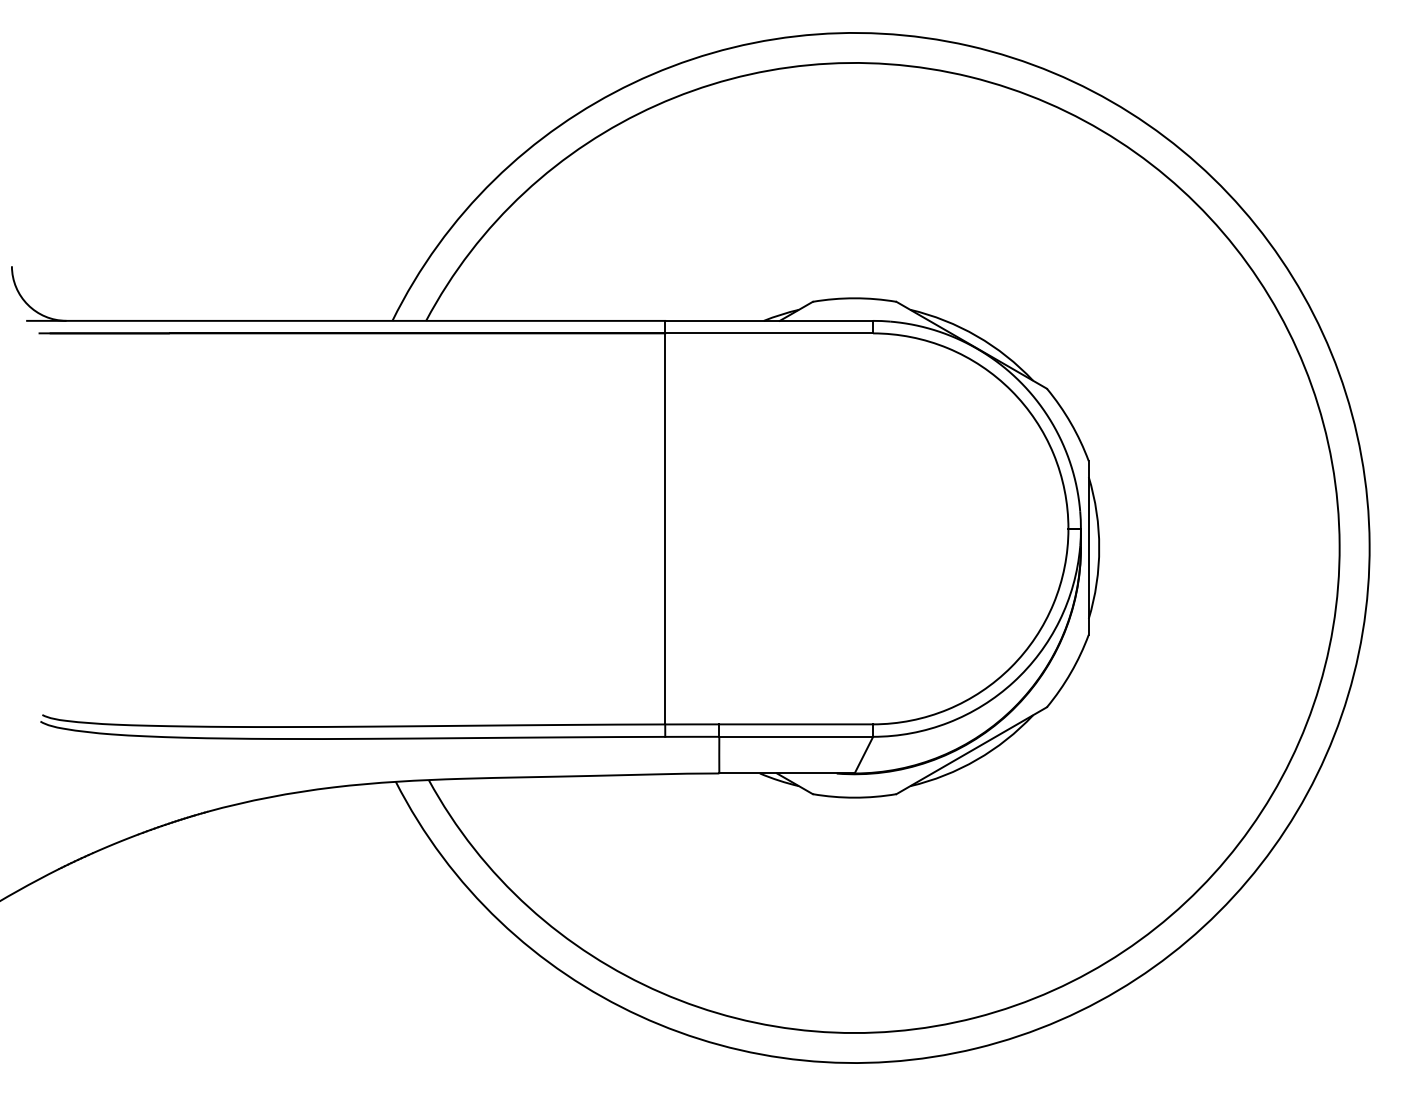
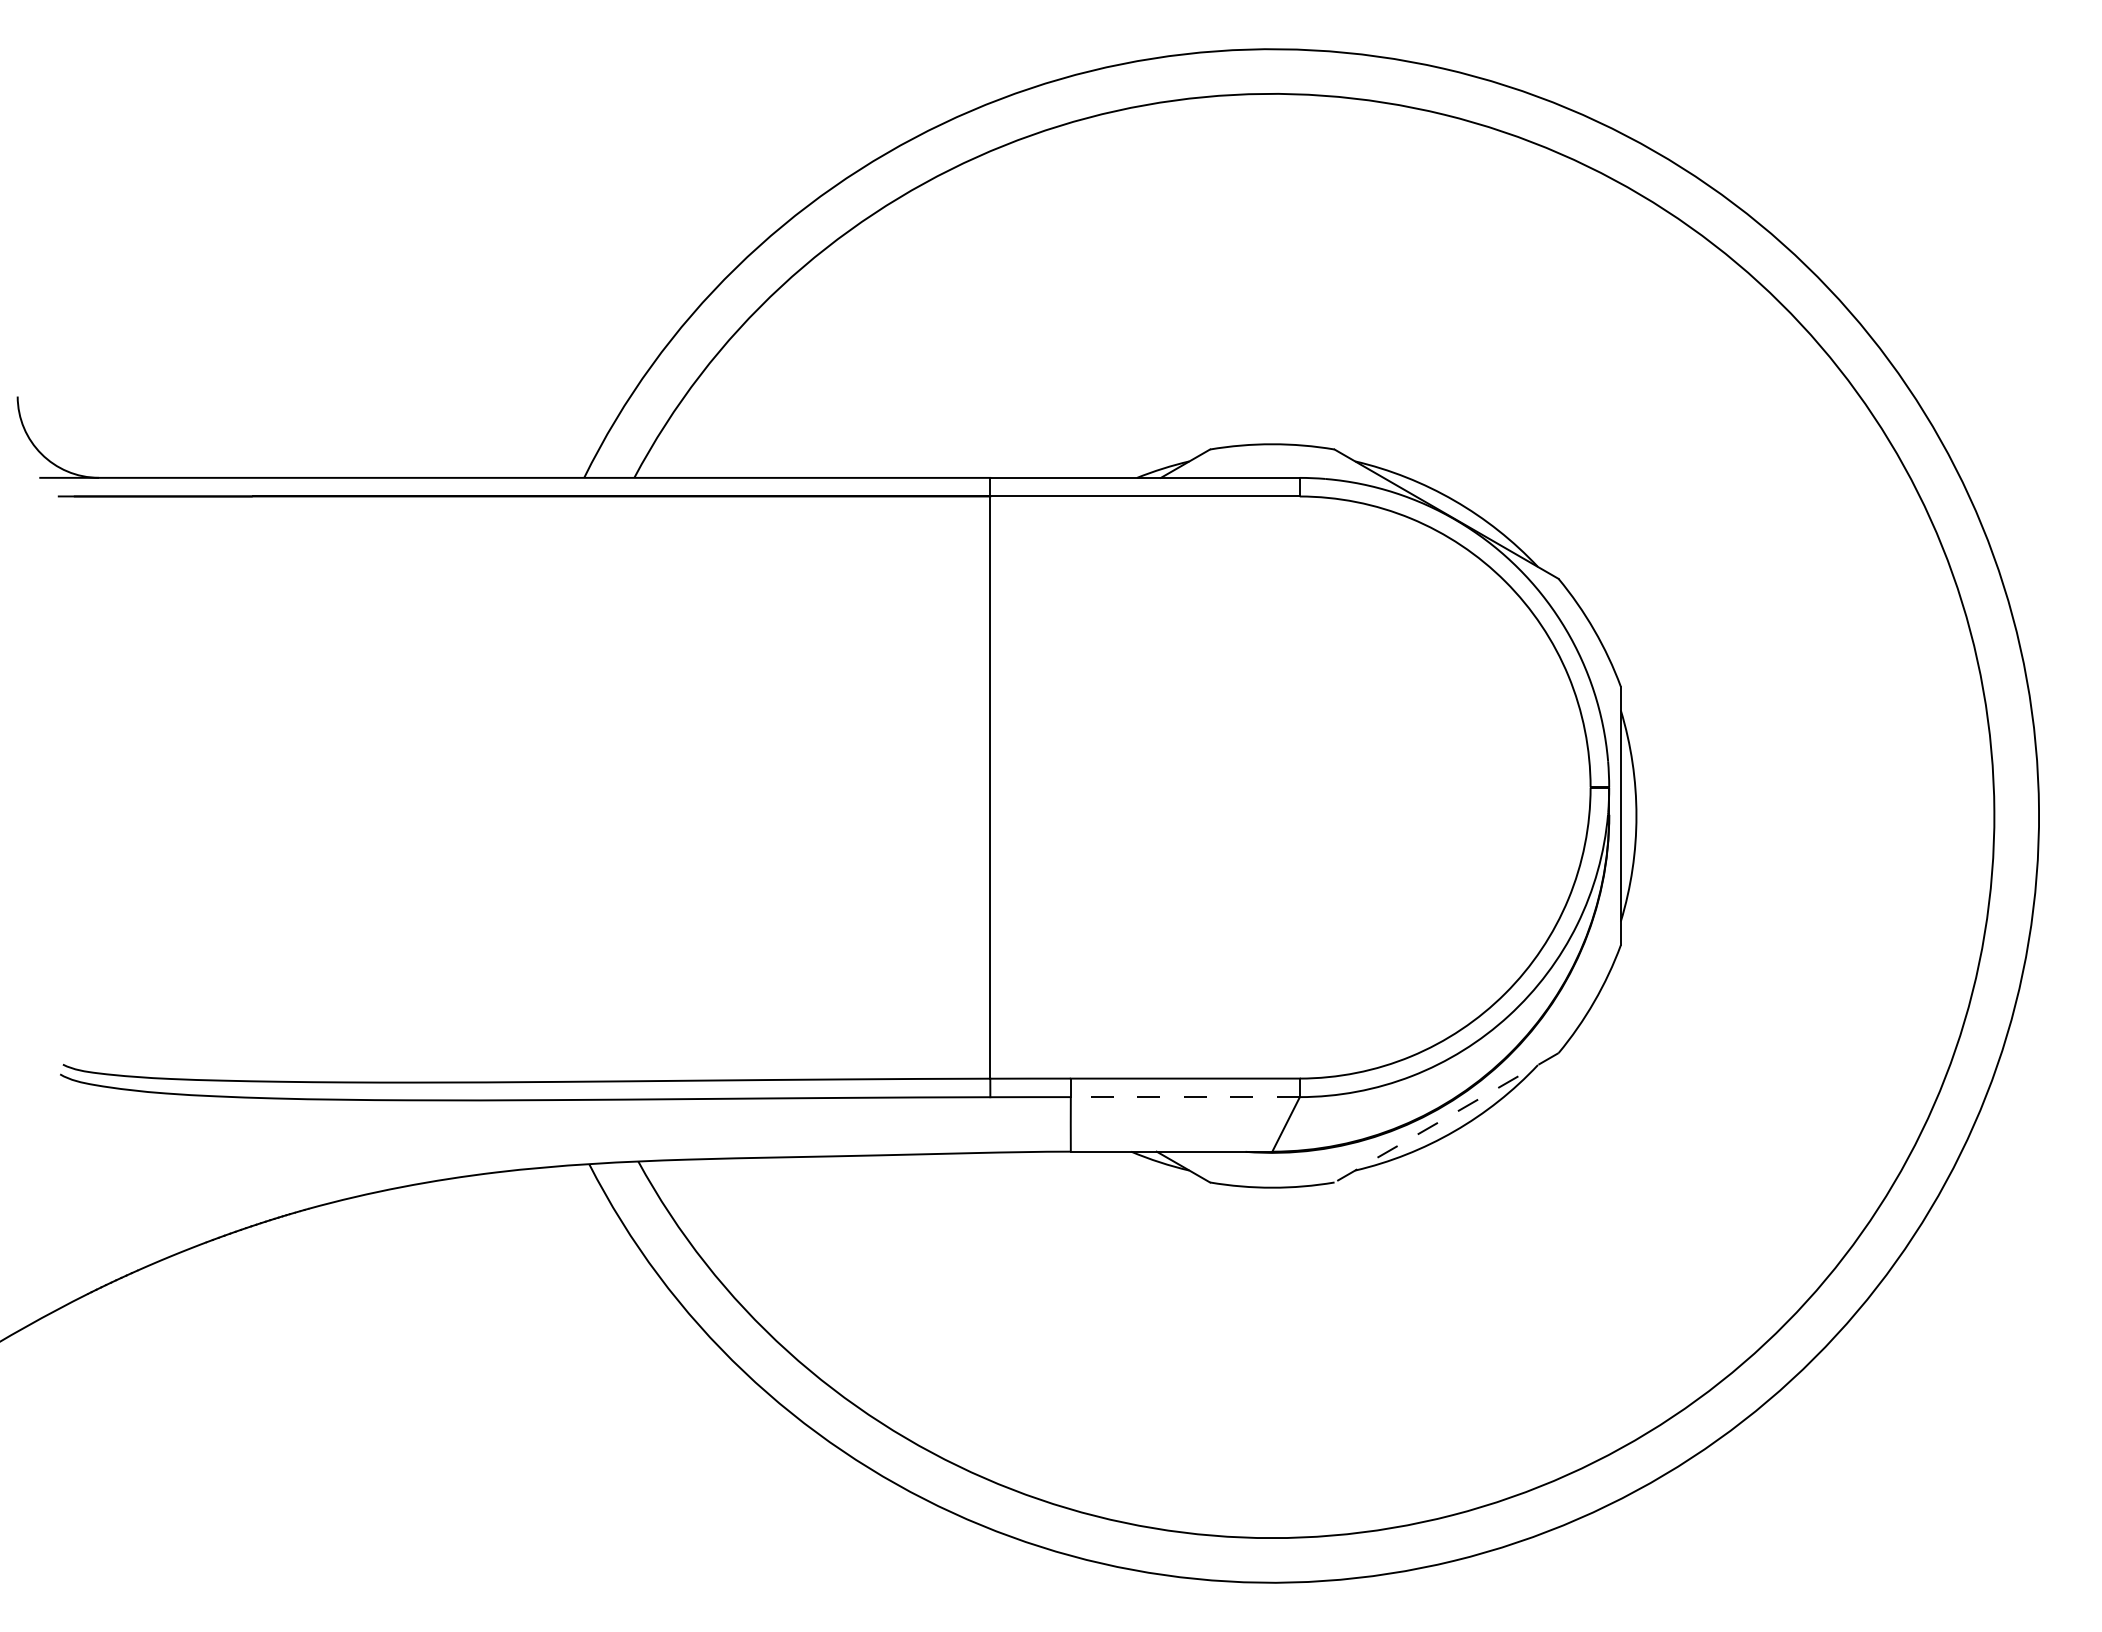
line: (796, 736) -> (1185, 1096), solid -> dashed
line: (971, 750) -> (1446, 1117), solid -> dashed

